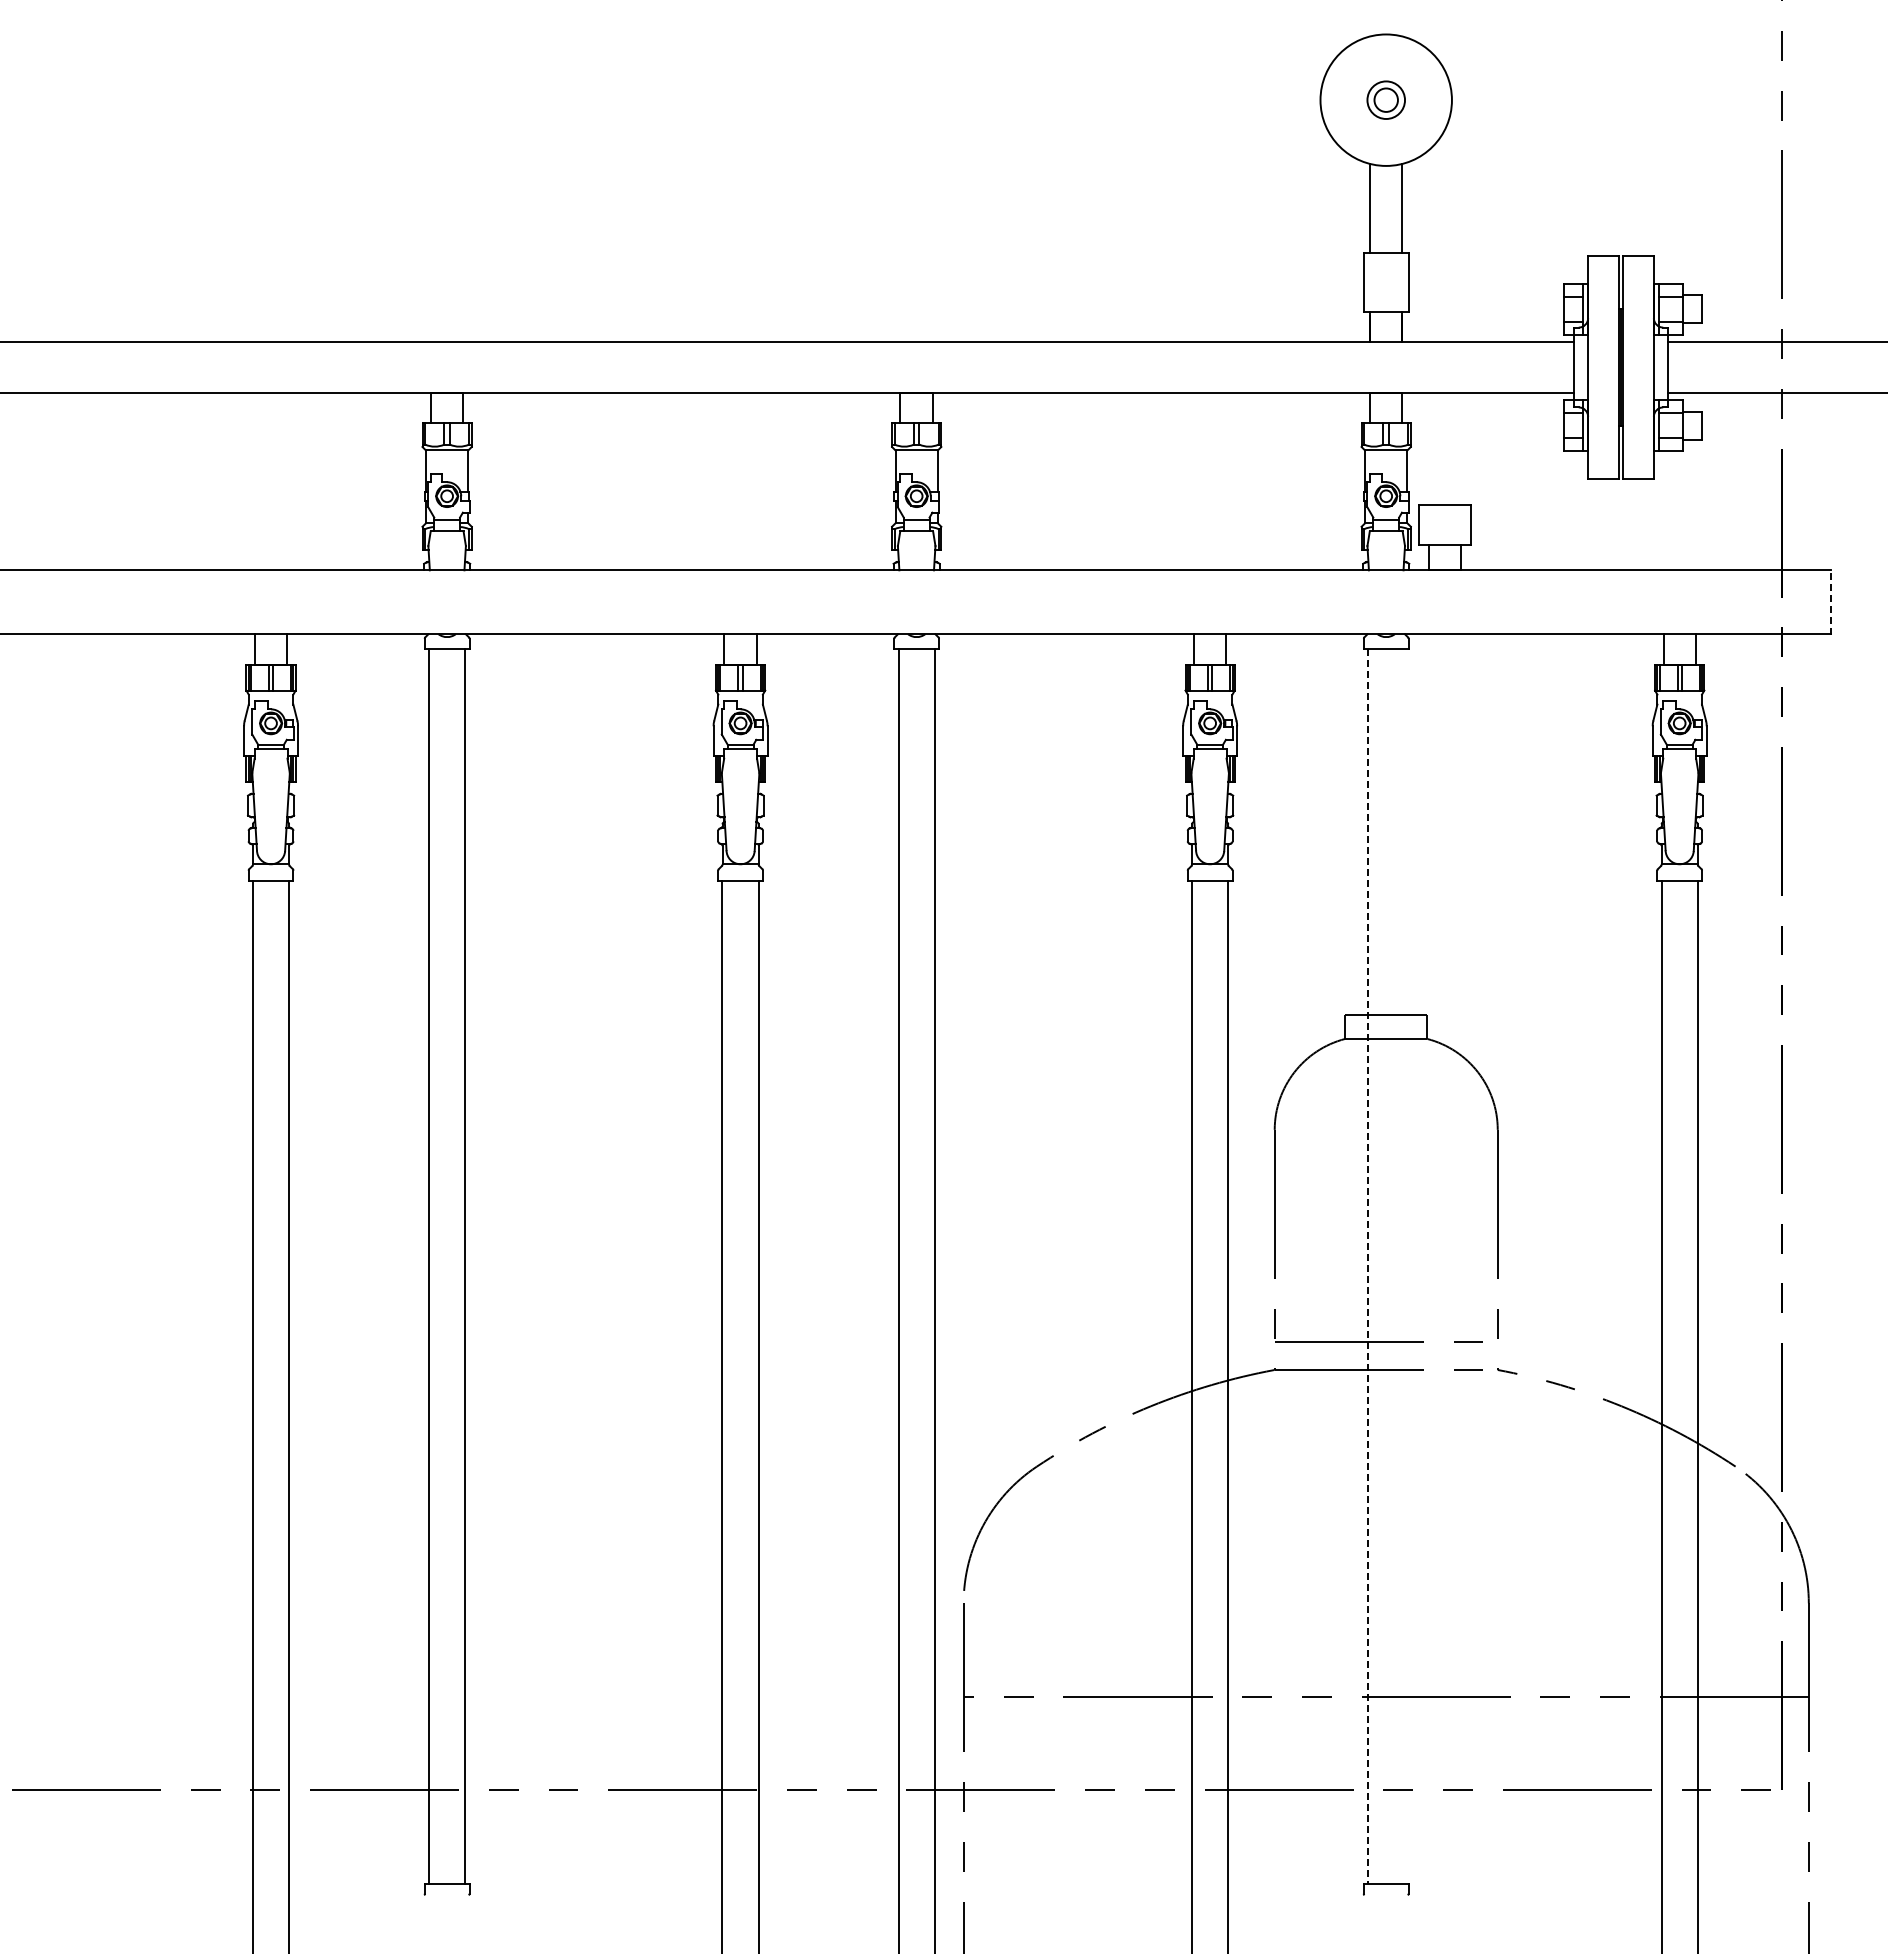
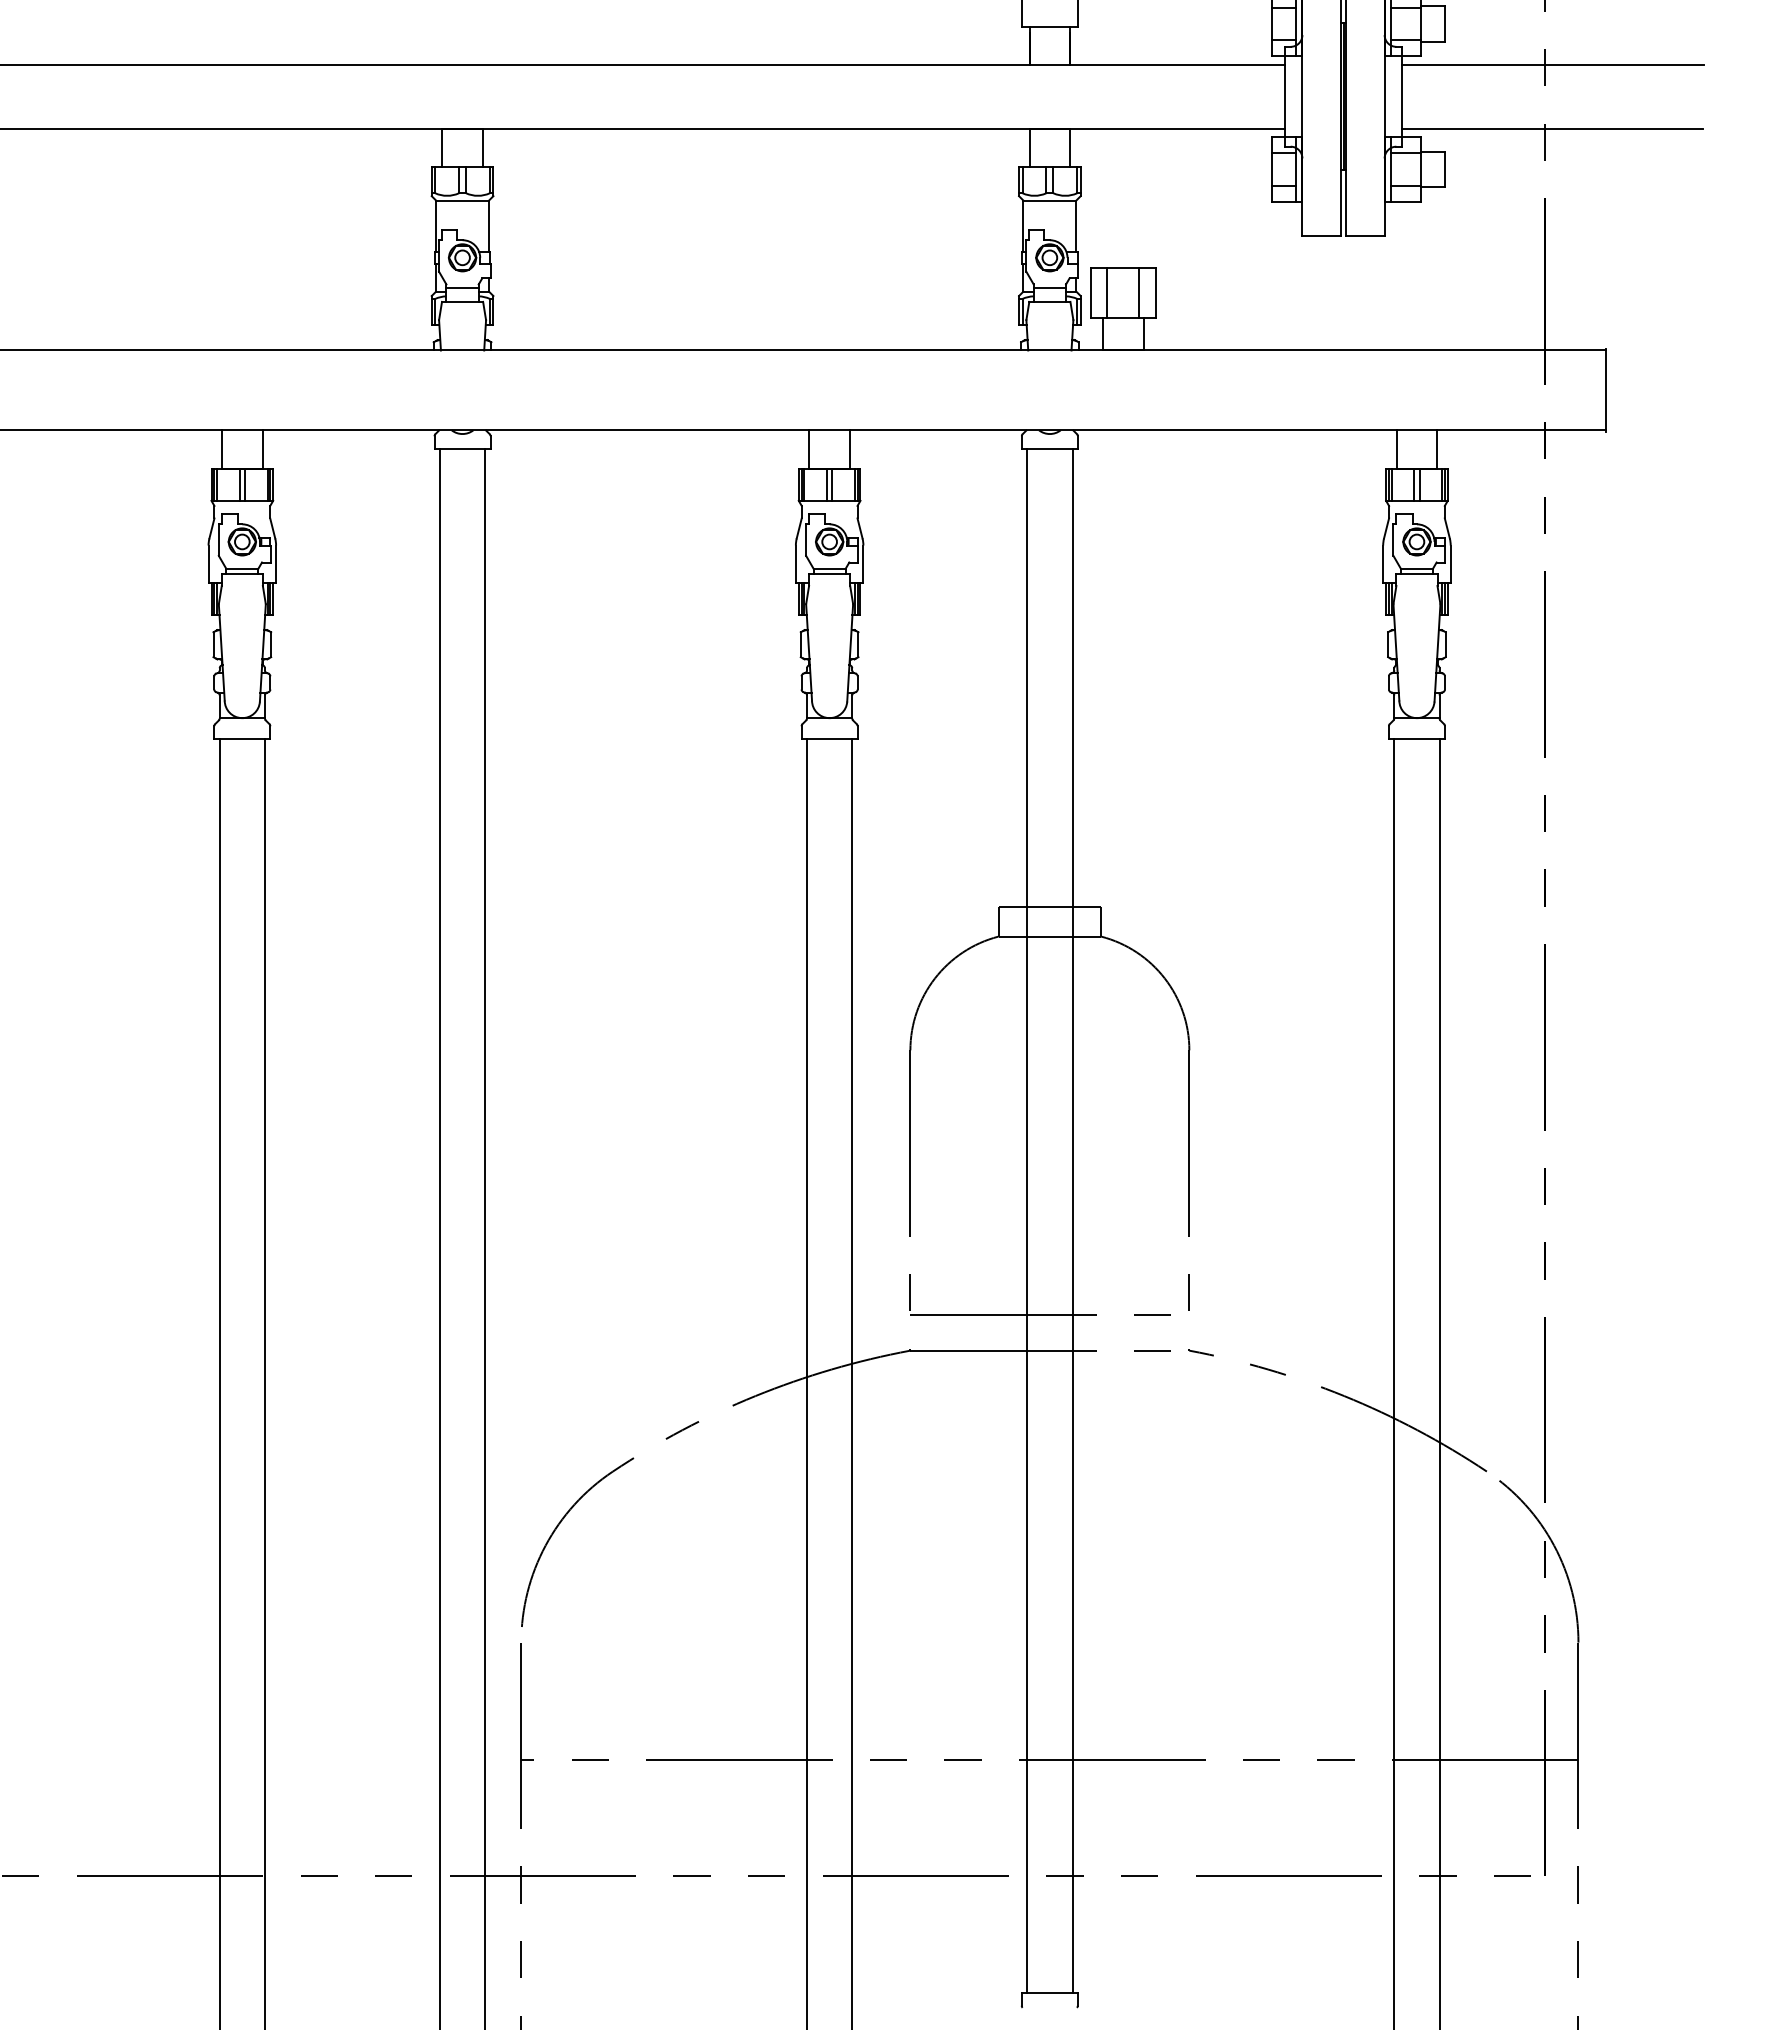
line: (1432, 524) -> (1107, 293), added
line: (1457, 524) -> (1139, 293), added
line: (1831, 602) -> (1606, 390), dashed -> solid
line: (1404, 1265) -> (1072, 1219), added
line: (1368, 1266) -> (1027, 1221), dashed -> solid

